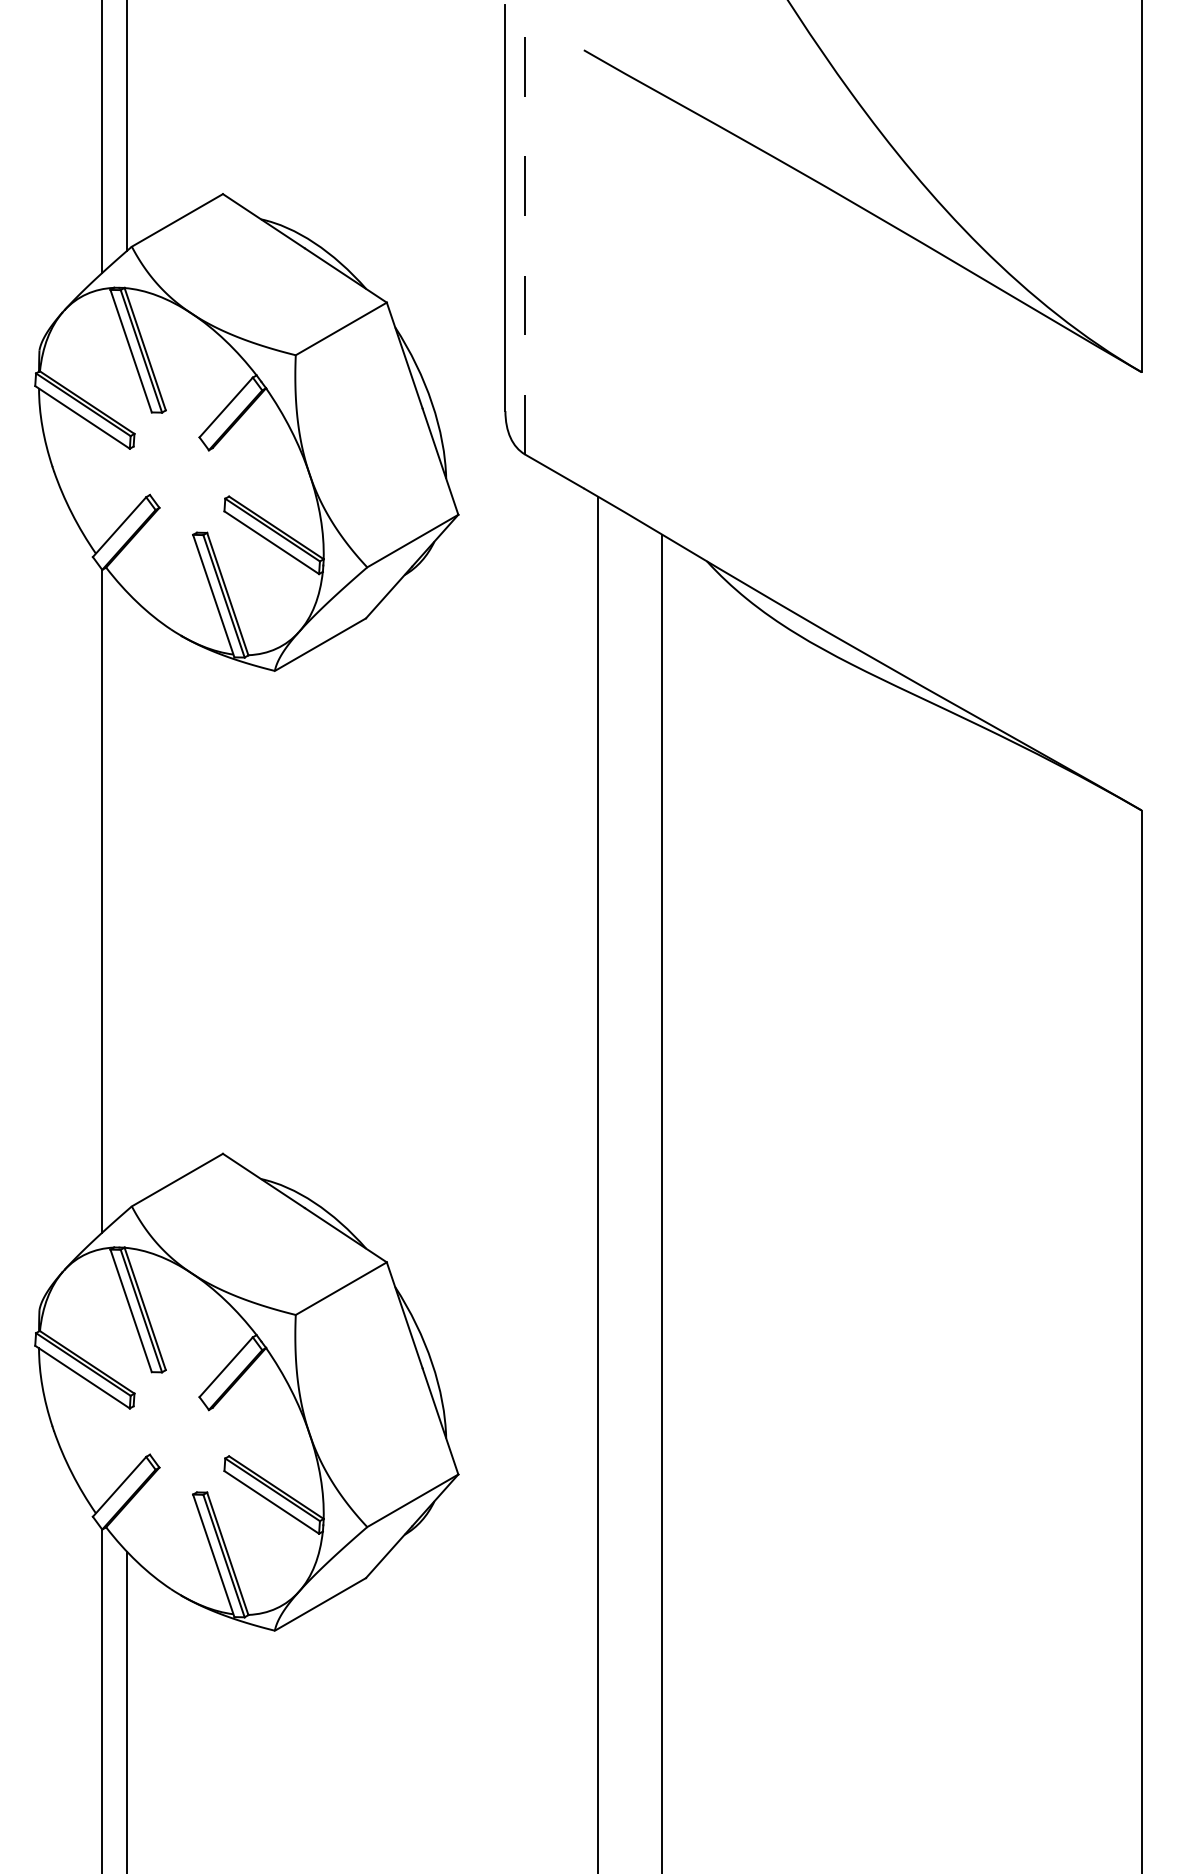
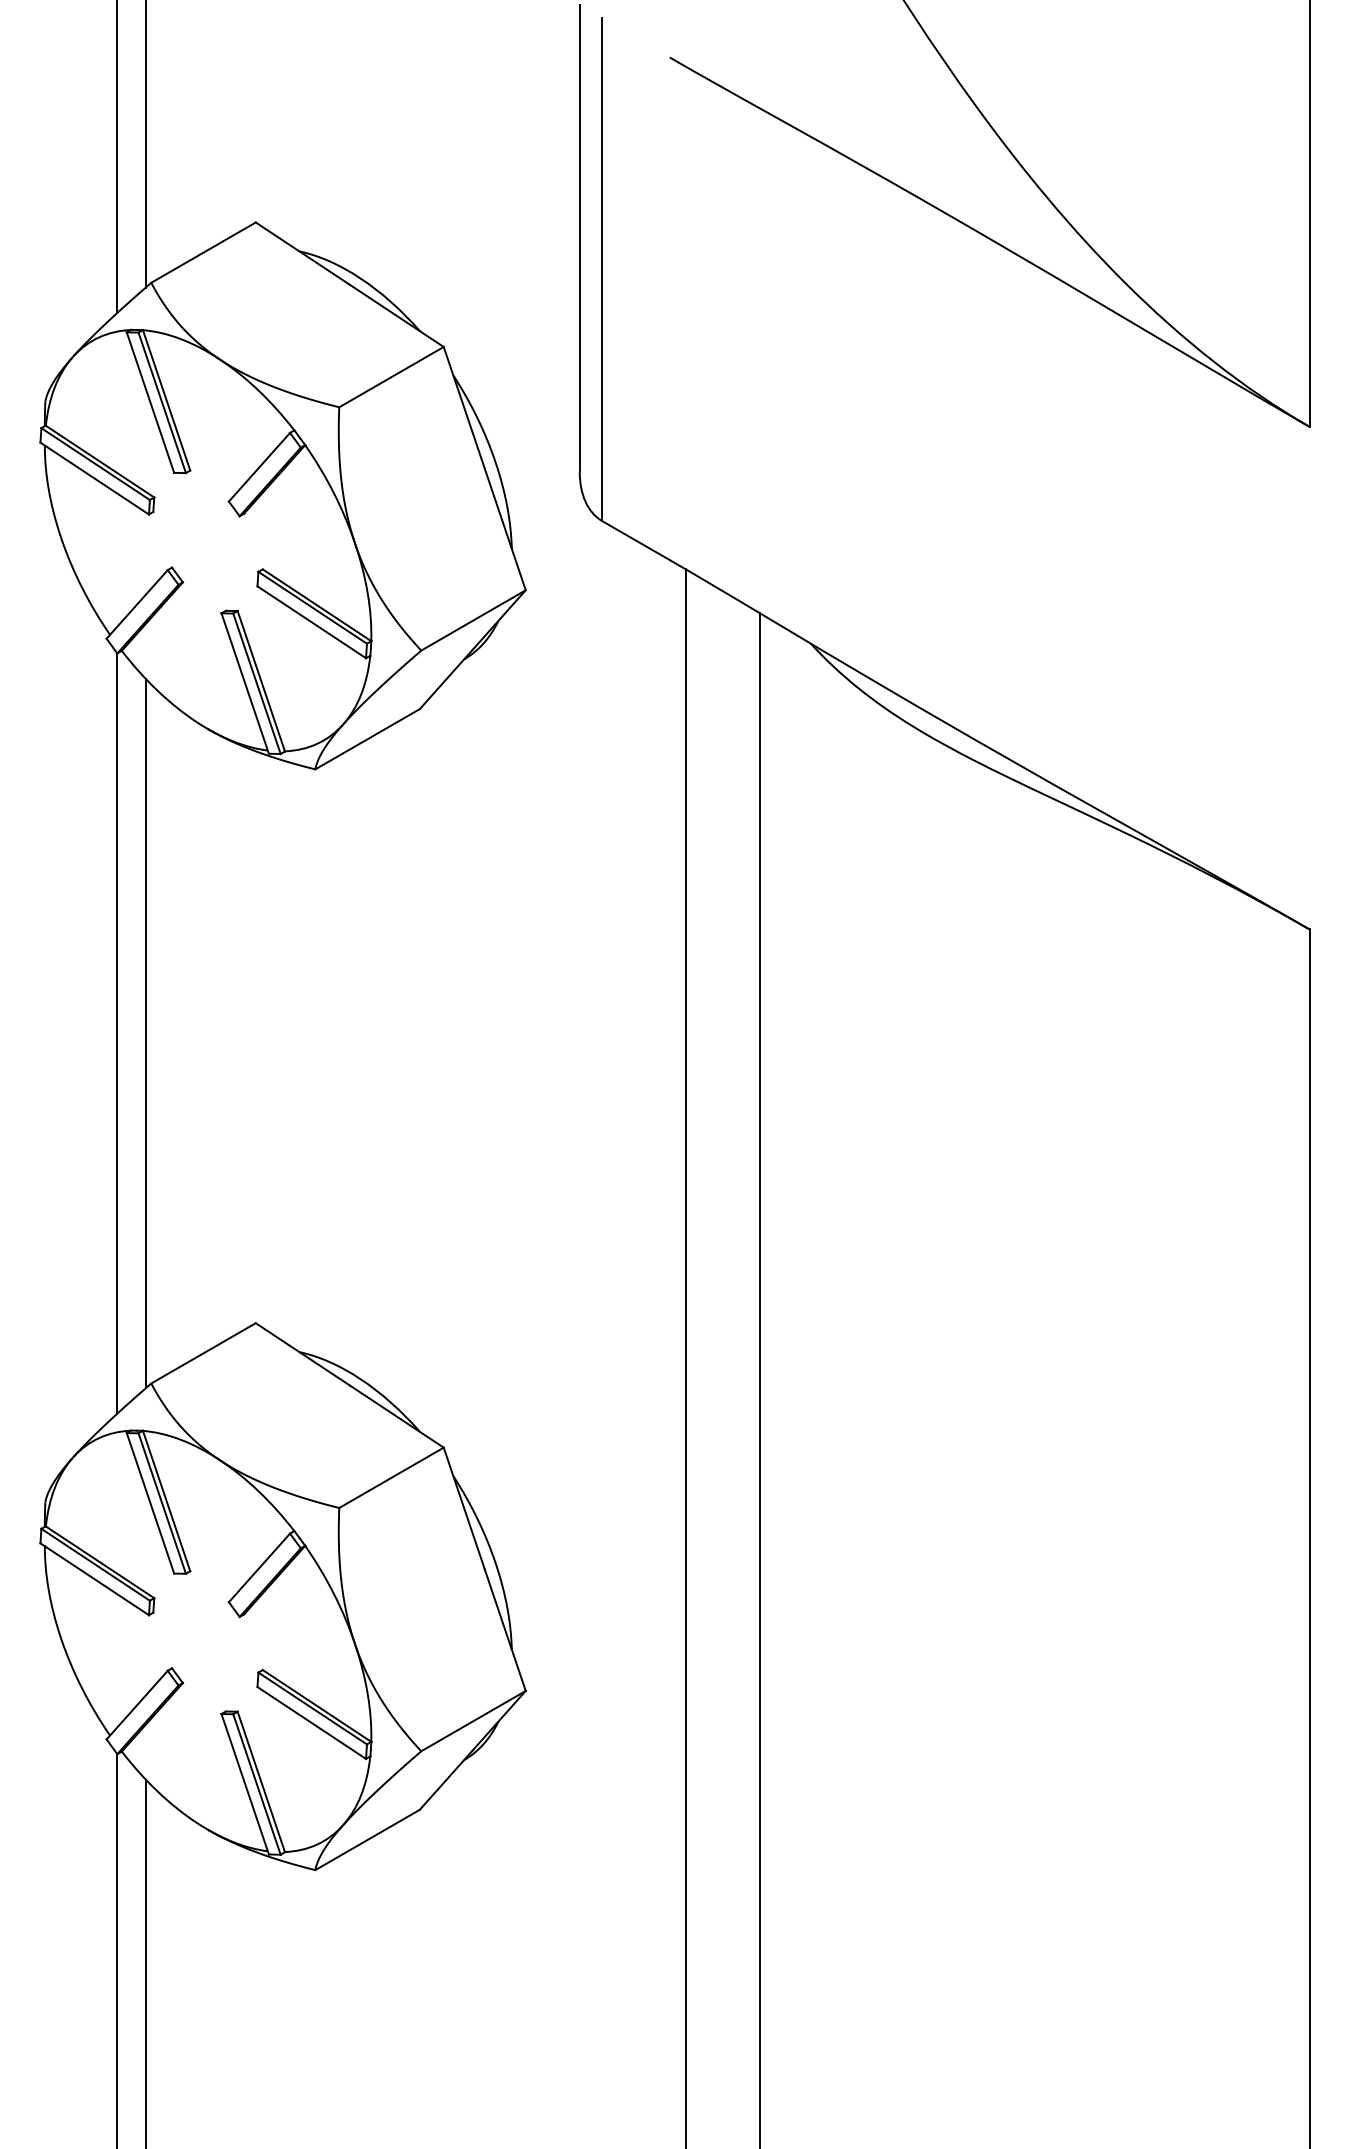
line: (525, 234) -> (602, 268), dashed -> solid
line: (126, 900) -> (145, 1032), added

